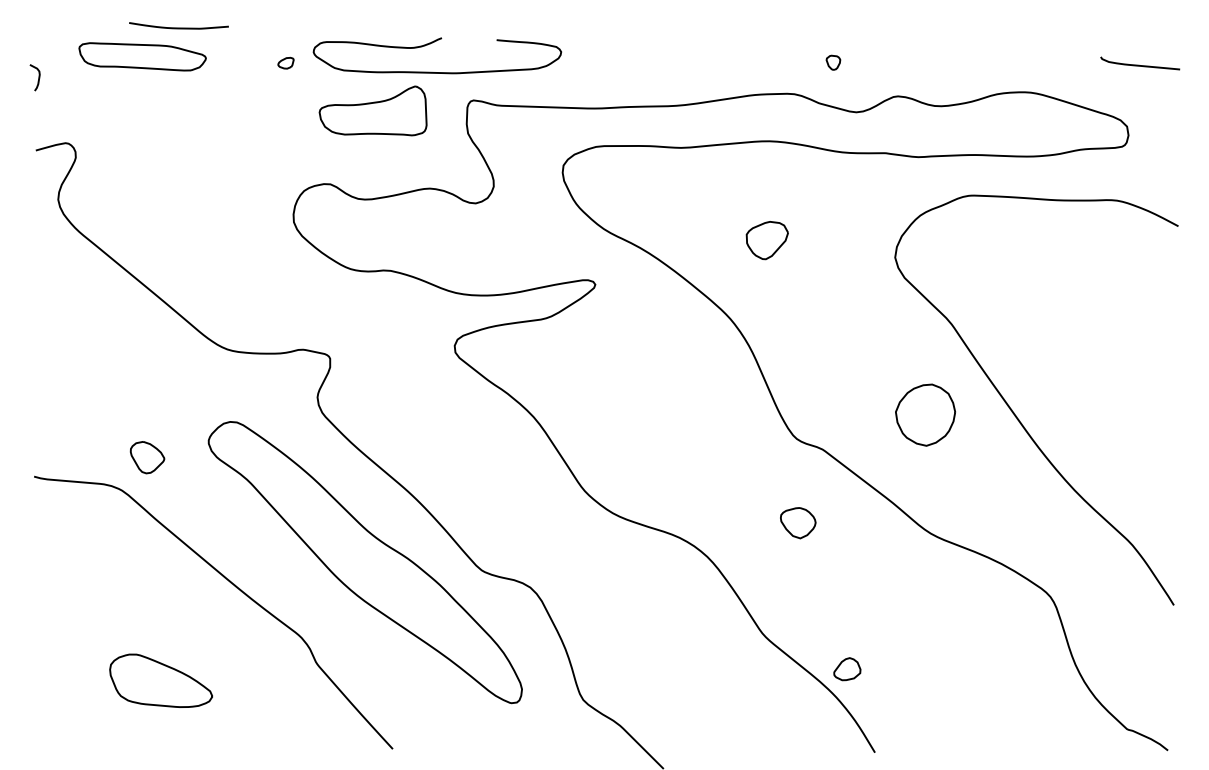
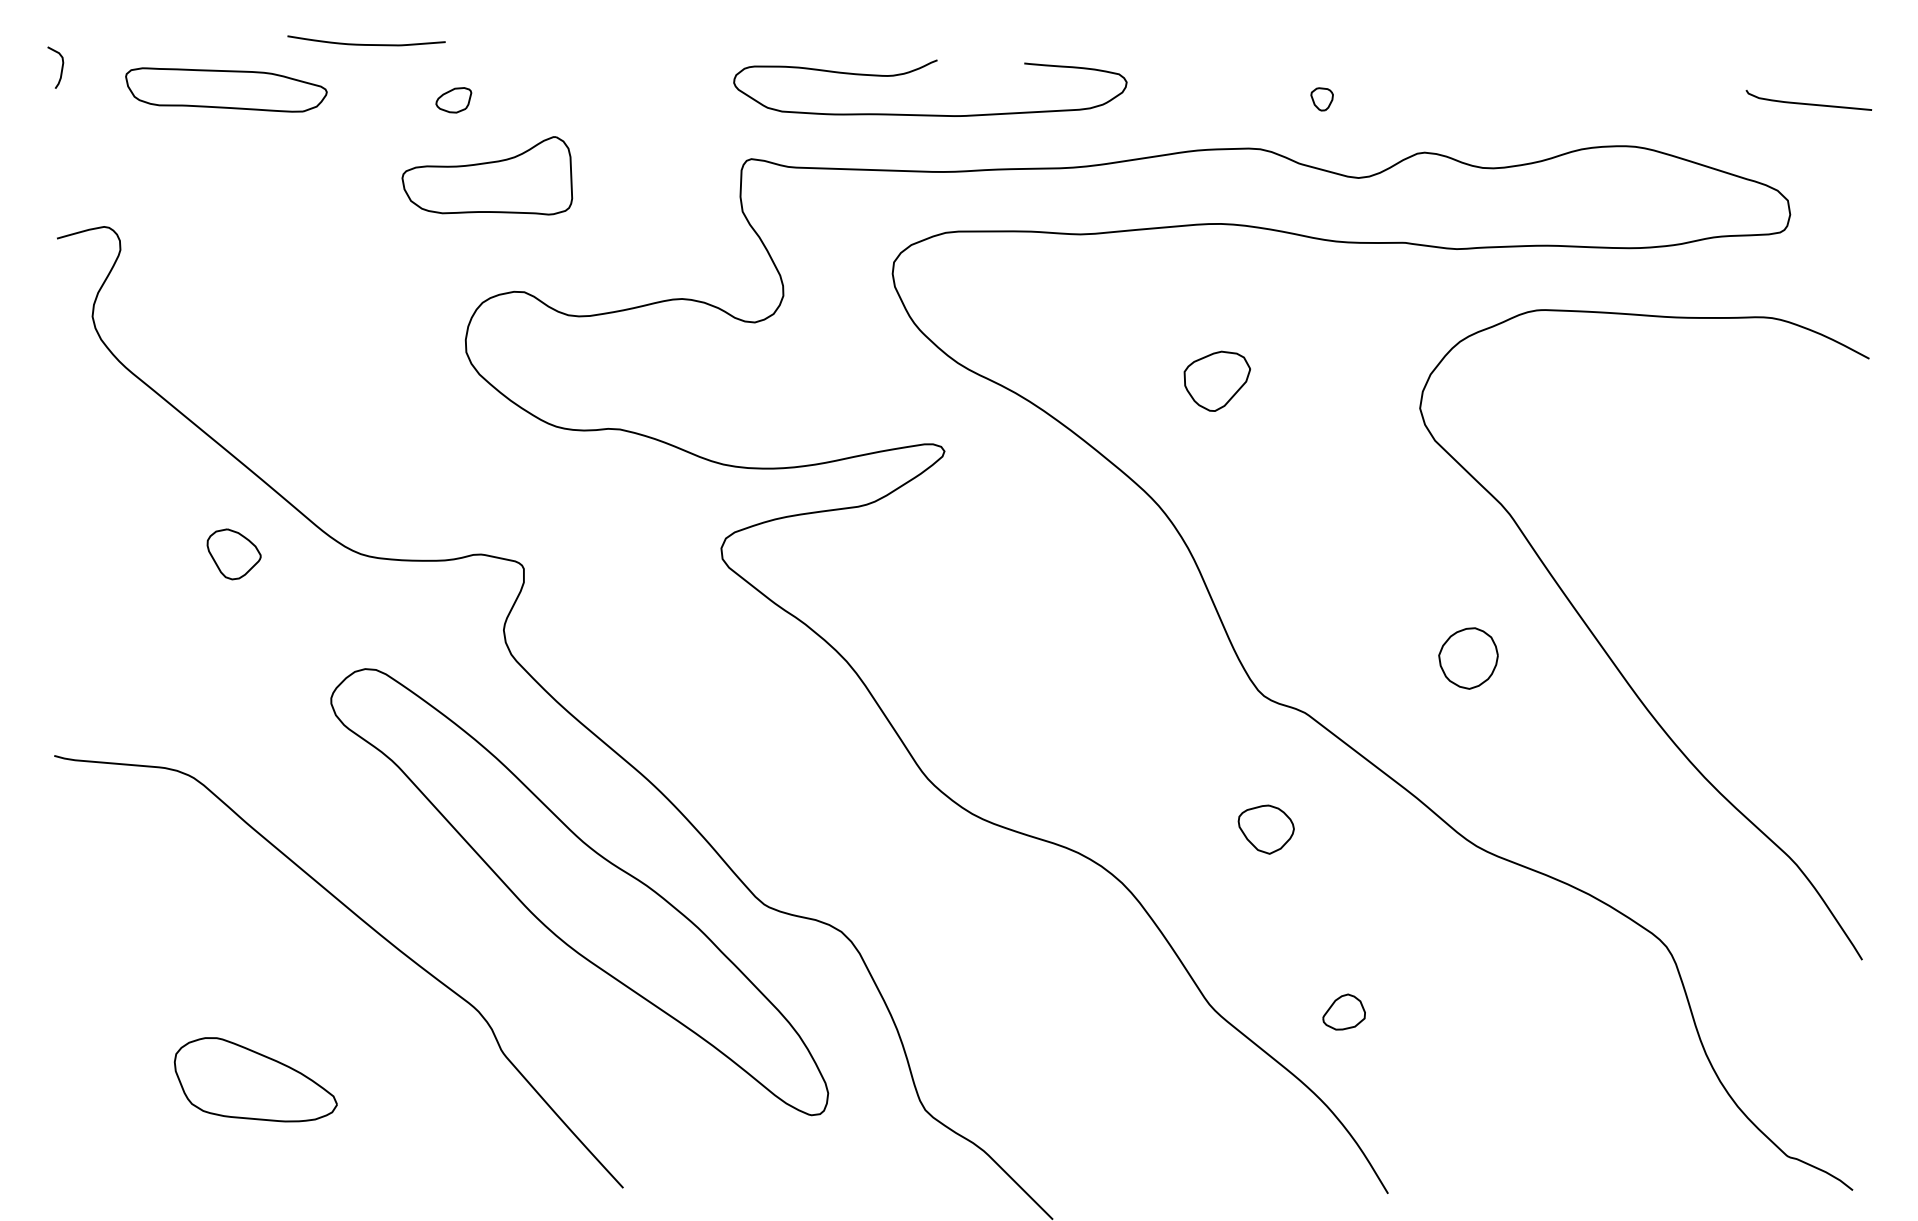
curve: (178, 27) -> (365, 43), moved
curve: (432, 43) -> (922, 68), moved
part: (285, 62) -> (453, 98), size x1.43
curve: (38, 77) -> (61, 67), moved
part: (372, 110) -> (486, 175), moved
part: (925, 415) -> (1468, 658), size x0.62
part: (147, 457) -> (234, 554), moved
part: (847, 669) -> (1344, 1012), moved

